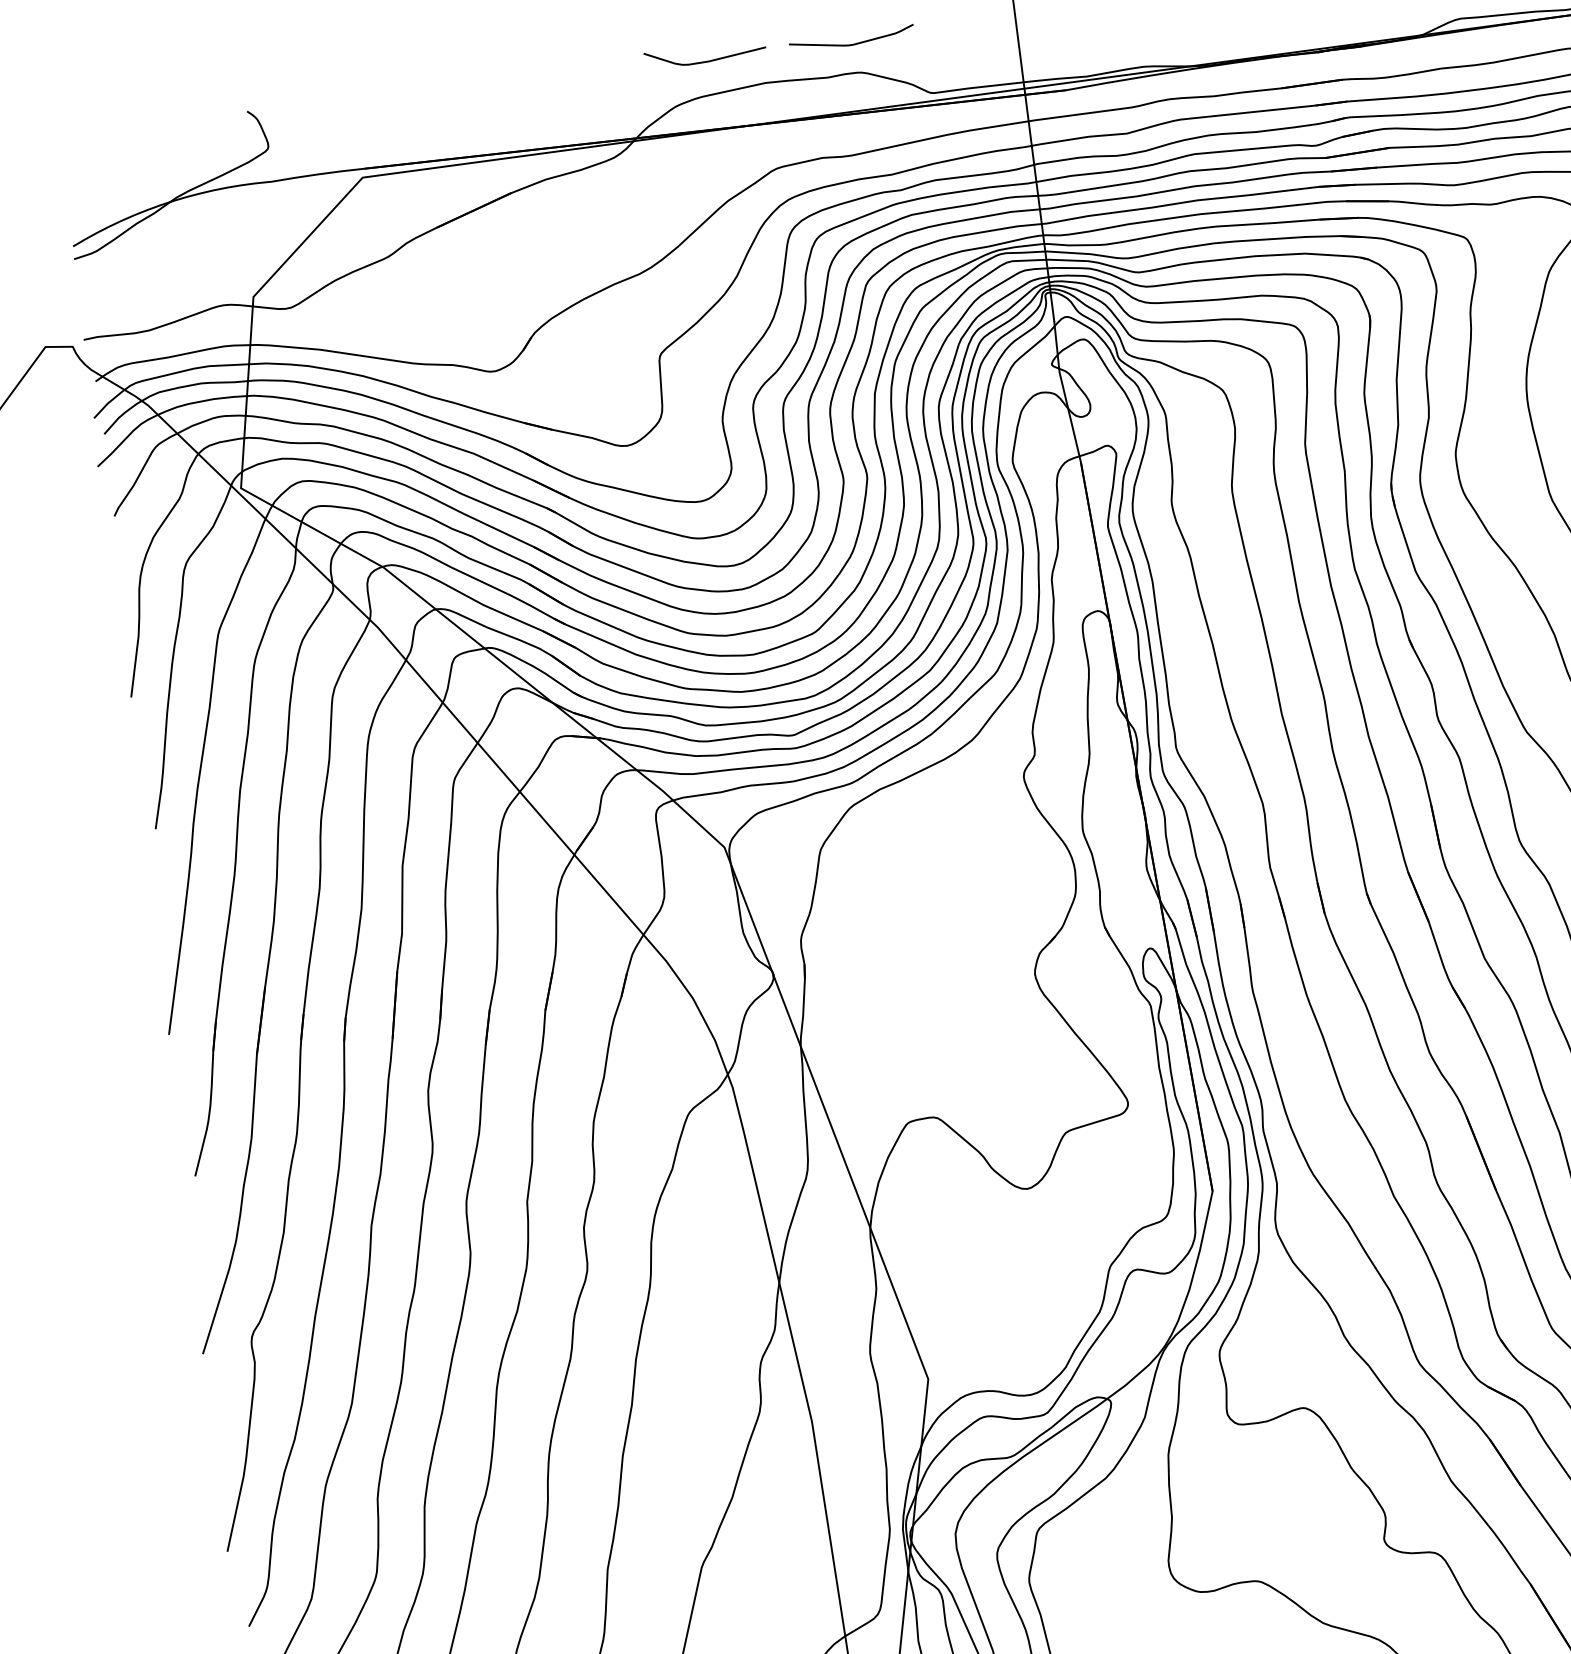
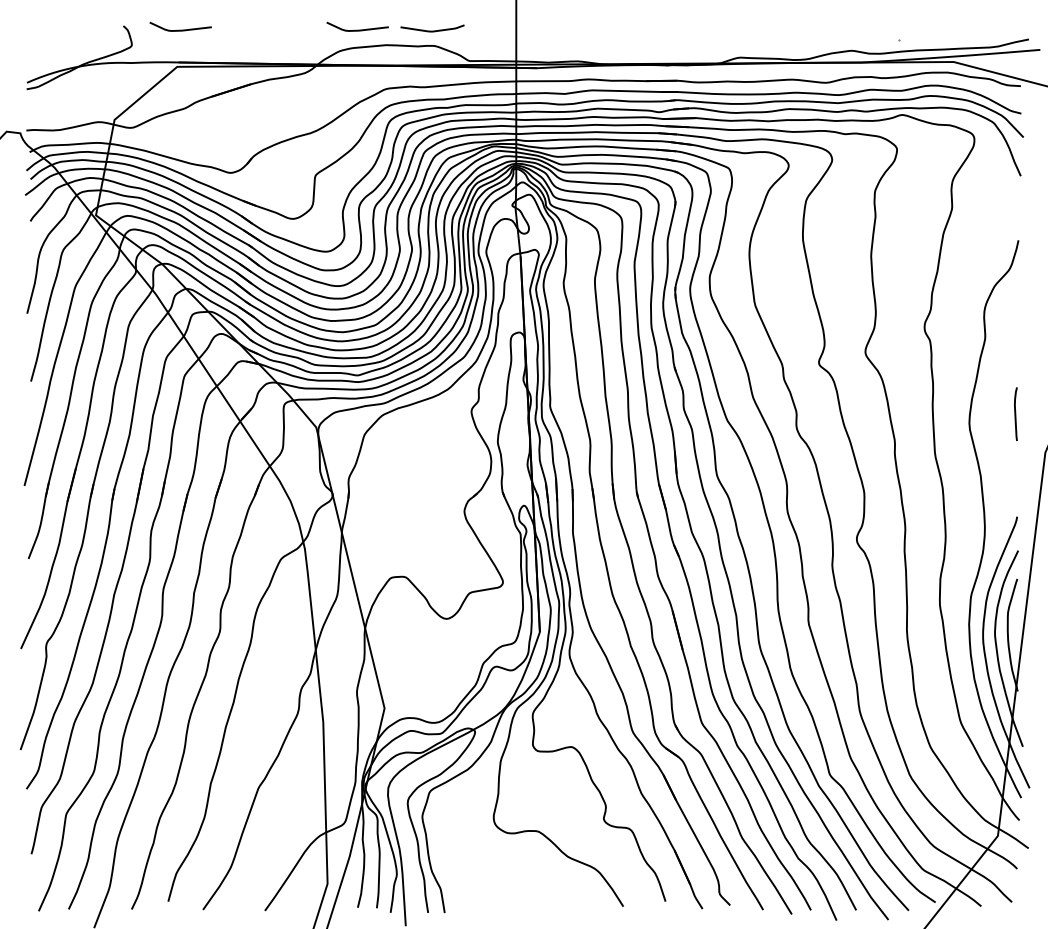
curve: (359, 103) -> (180, 29), added

